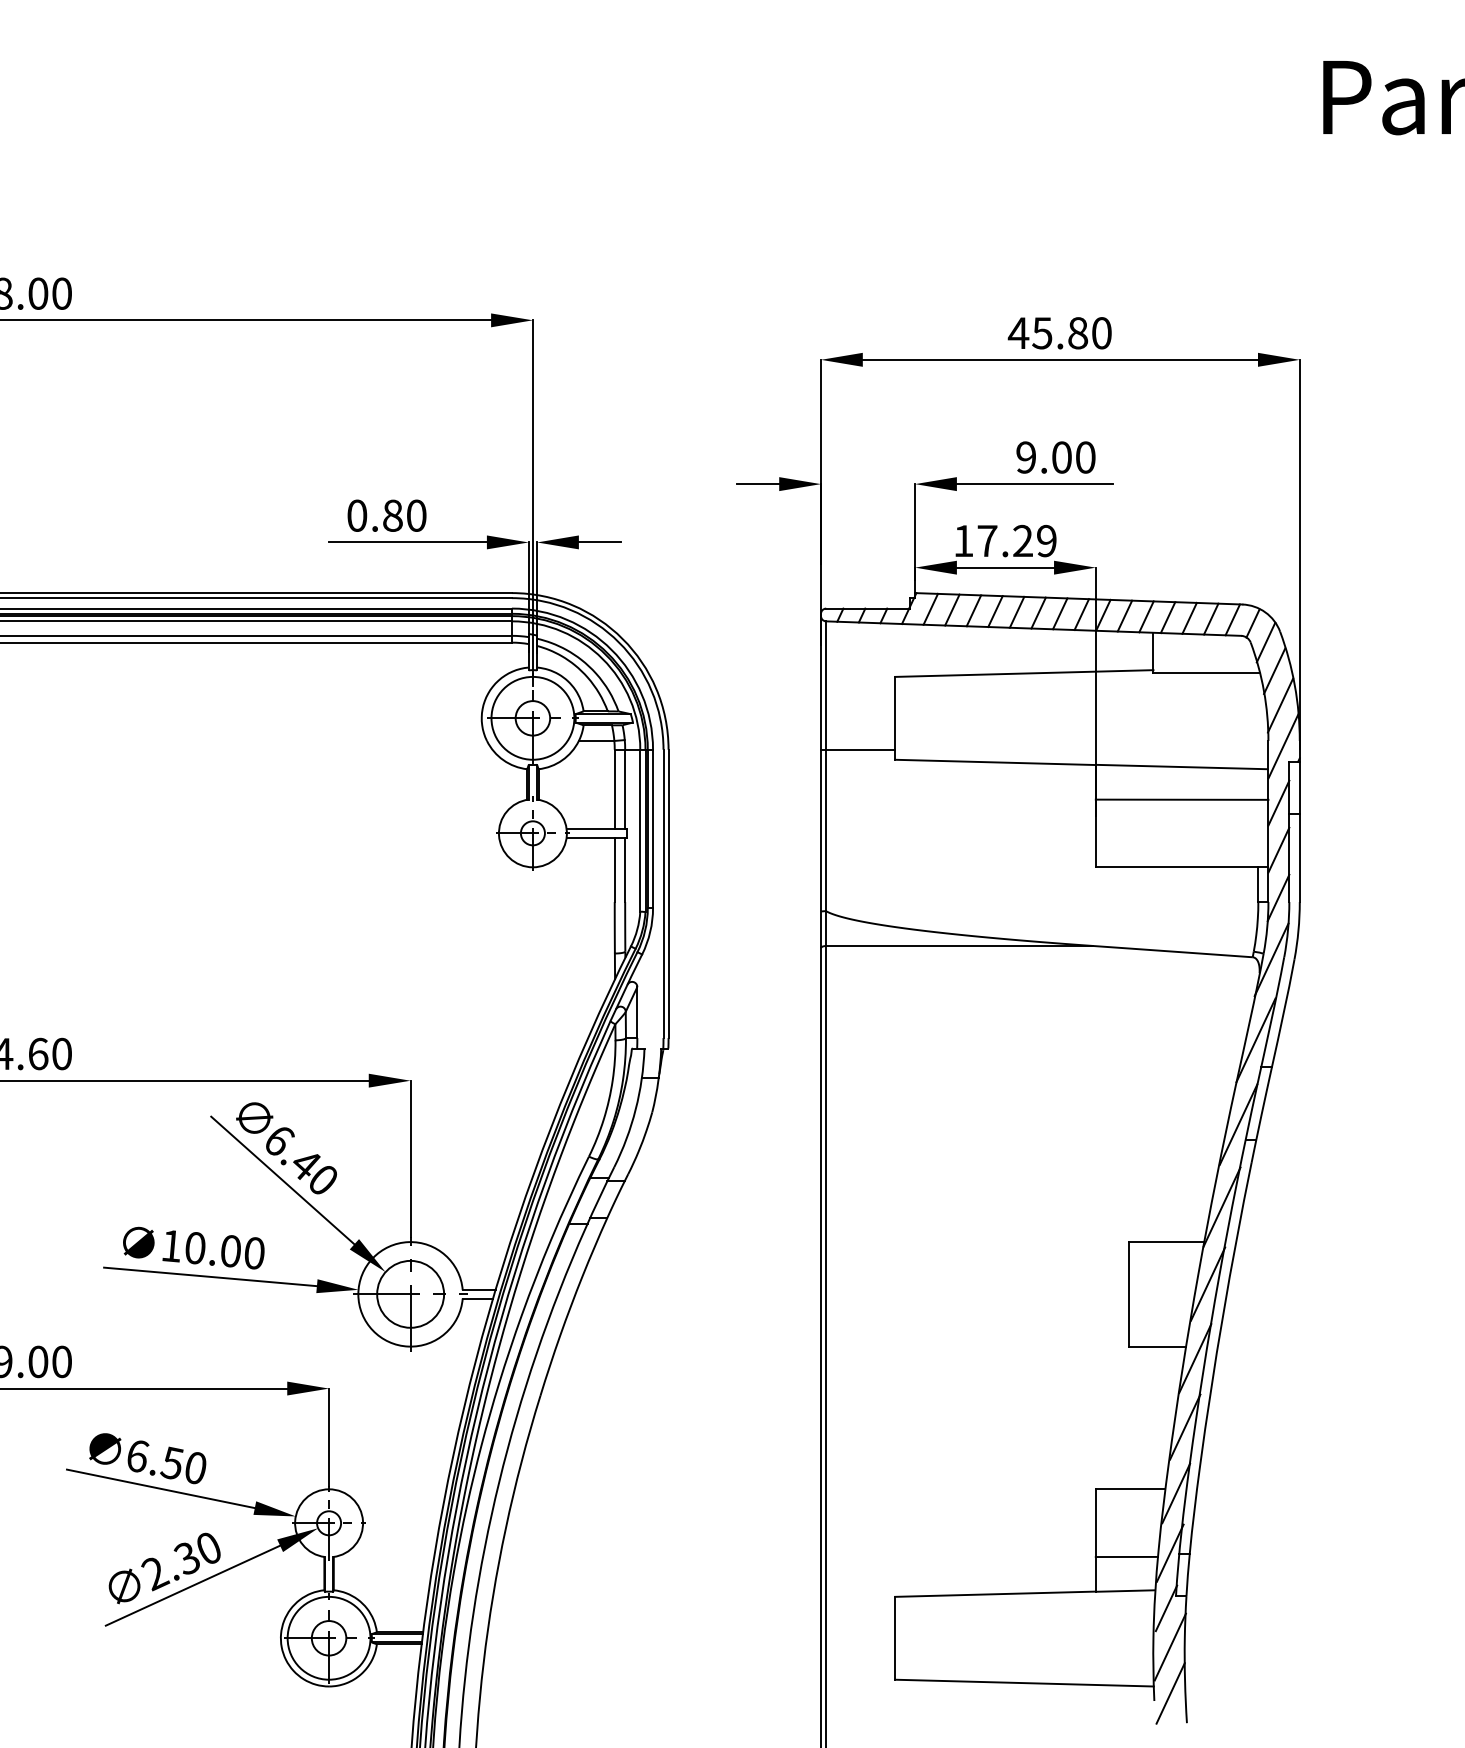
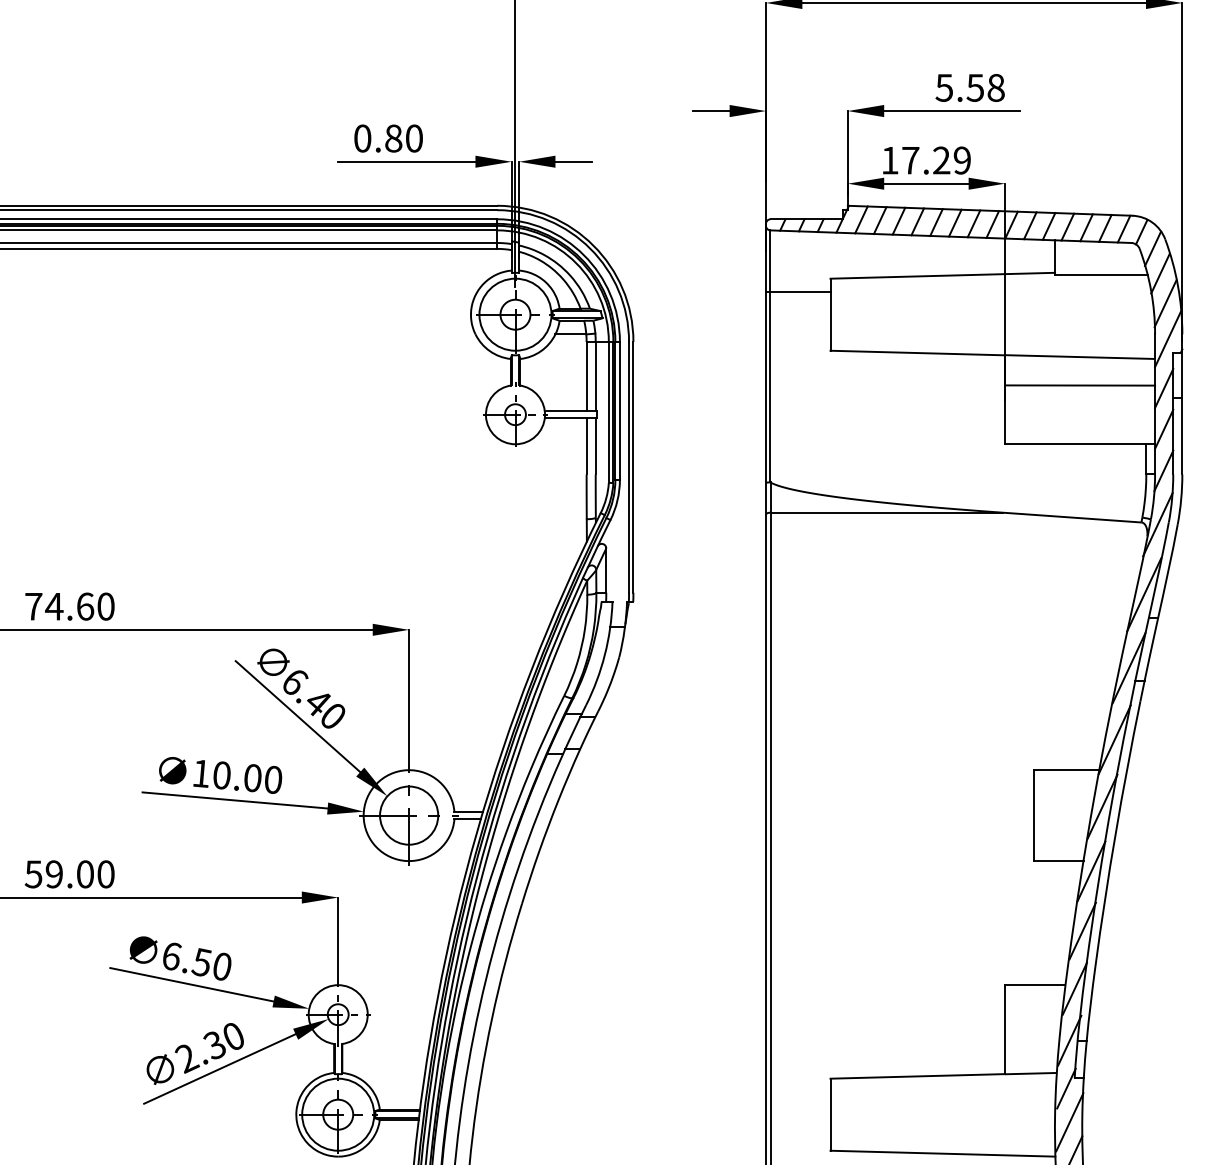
text: (1055, 457) -> (969, 87), 9.00 -> 5.58
line: (858, 749) -> (798, 292), moved
line: (1126, 1556) -> (1031, 1043), removed

